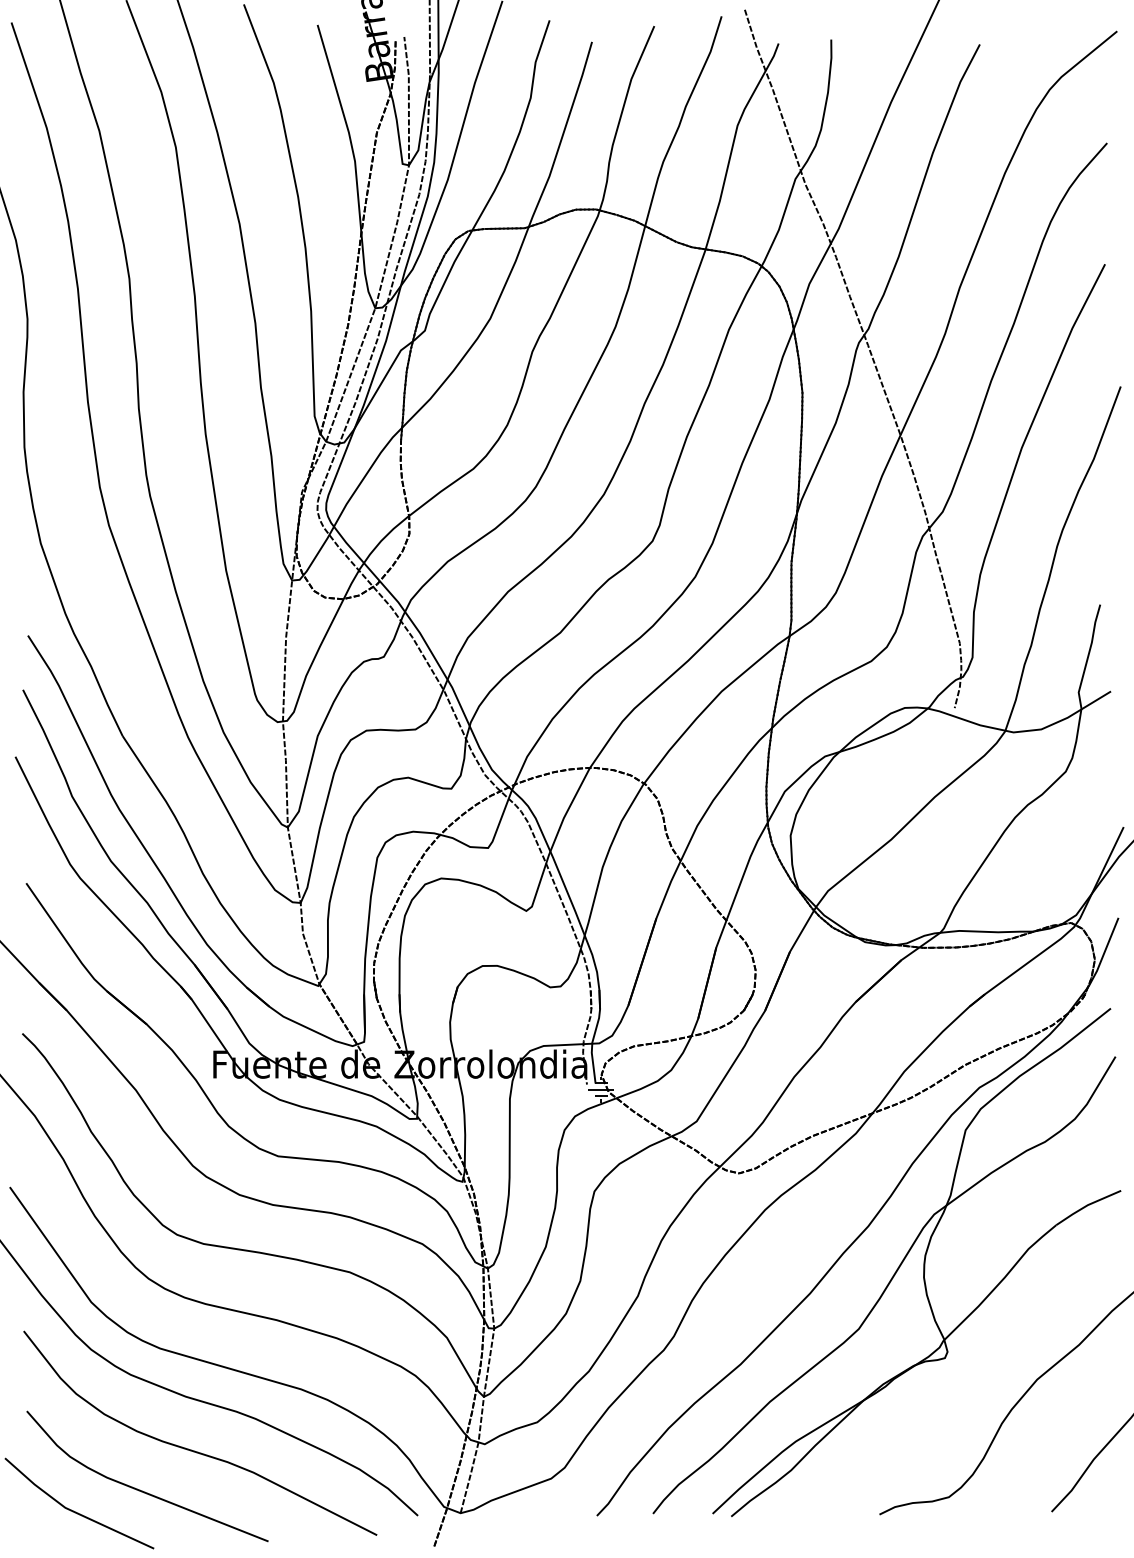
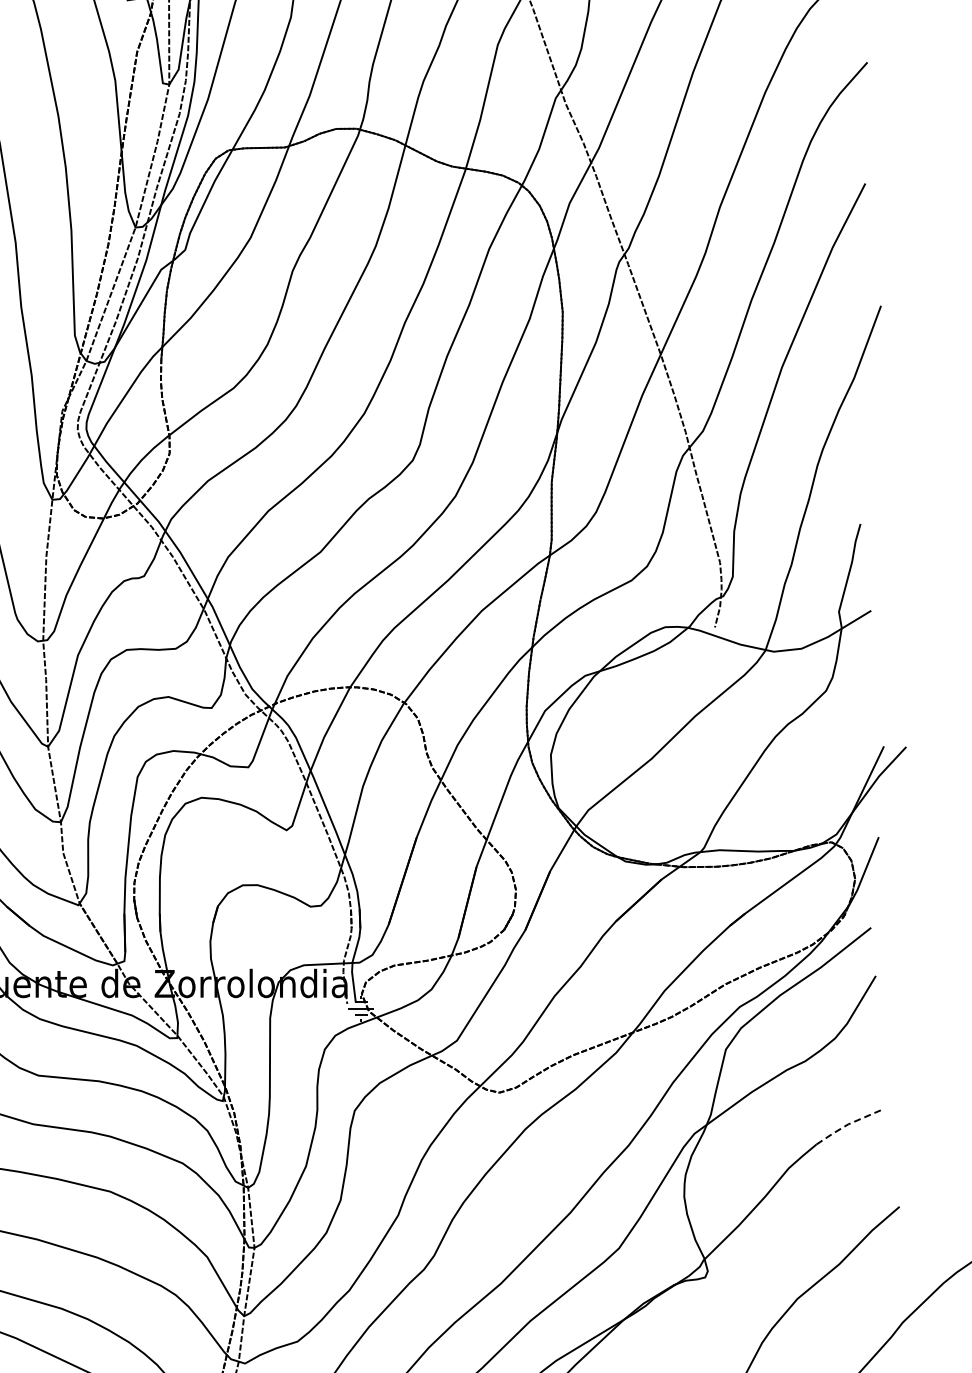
line: (1087, 1205) -> (847, 1124), solid -> dashed

